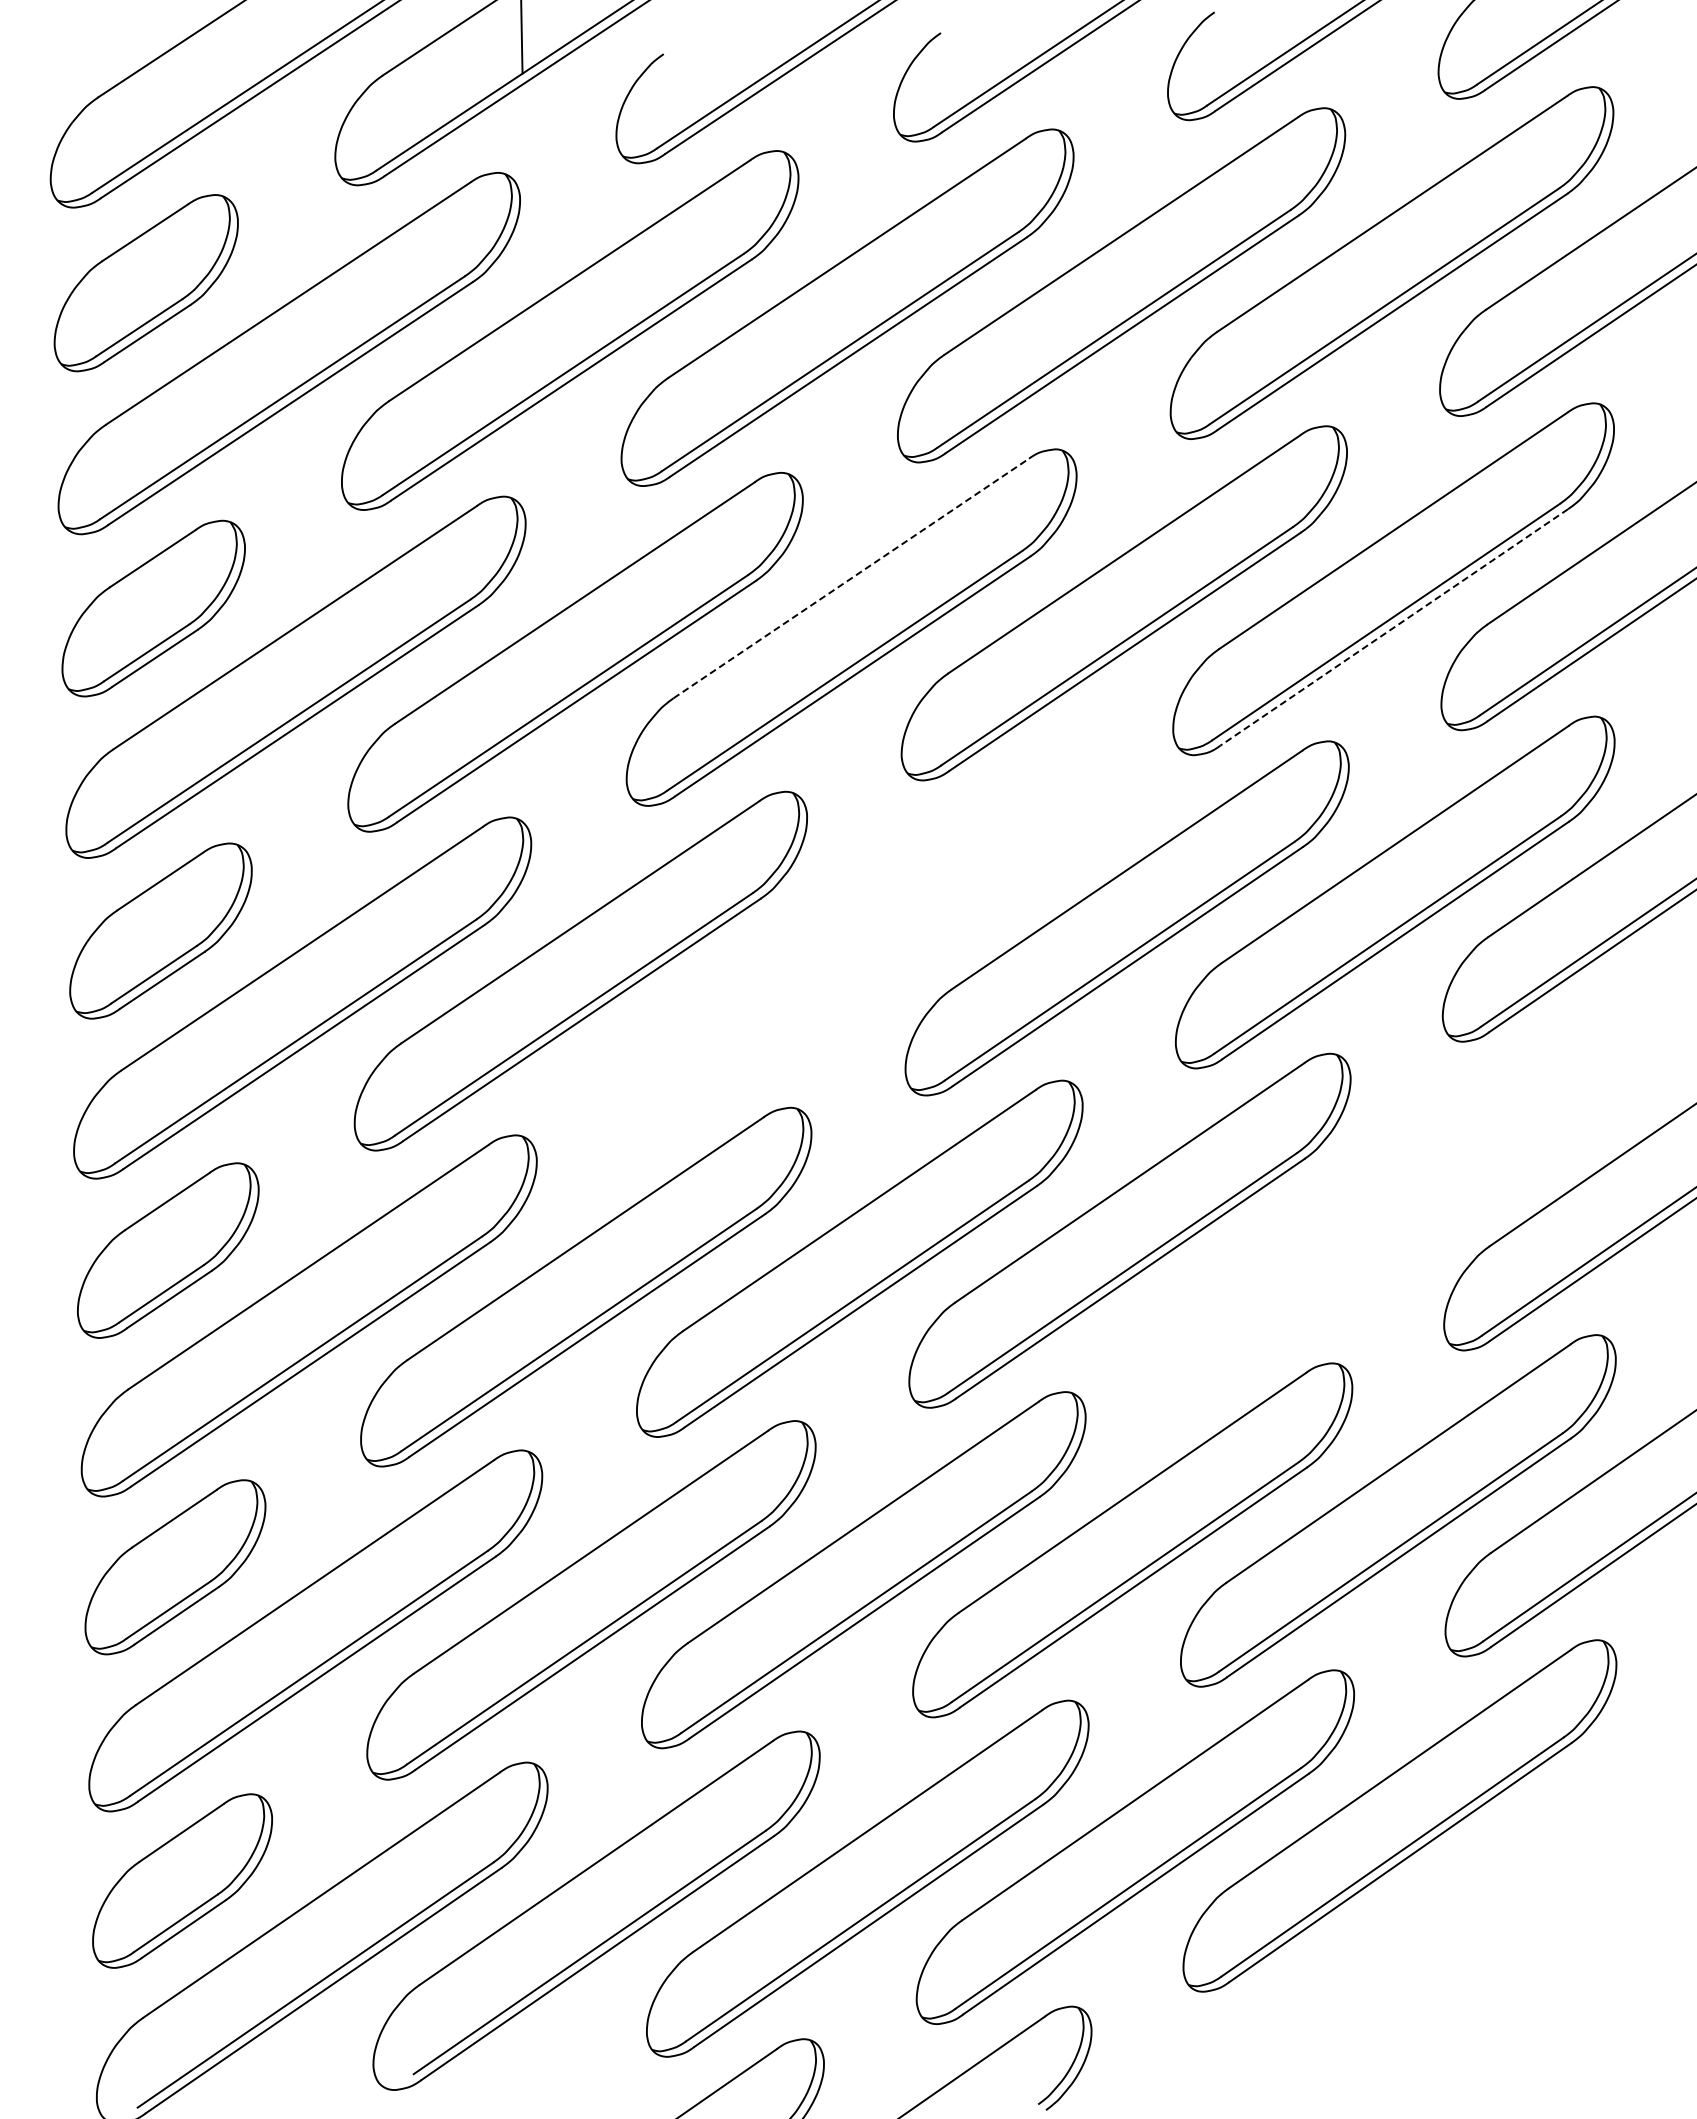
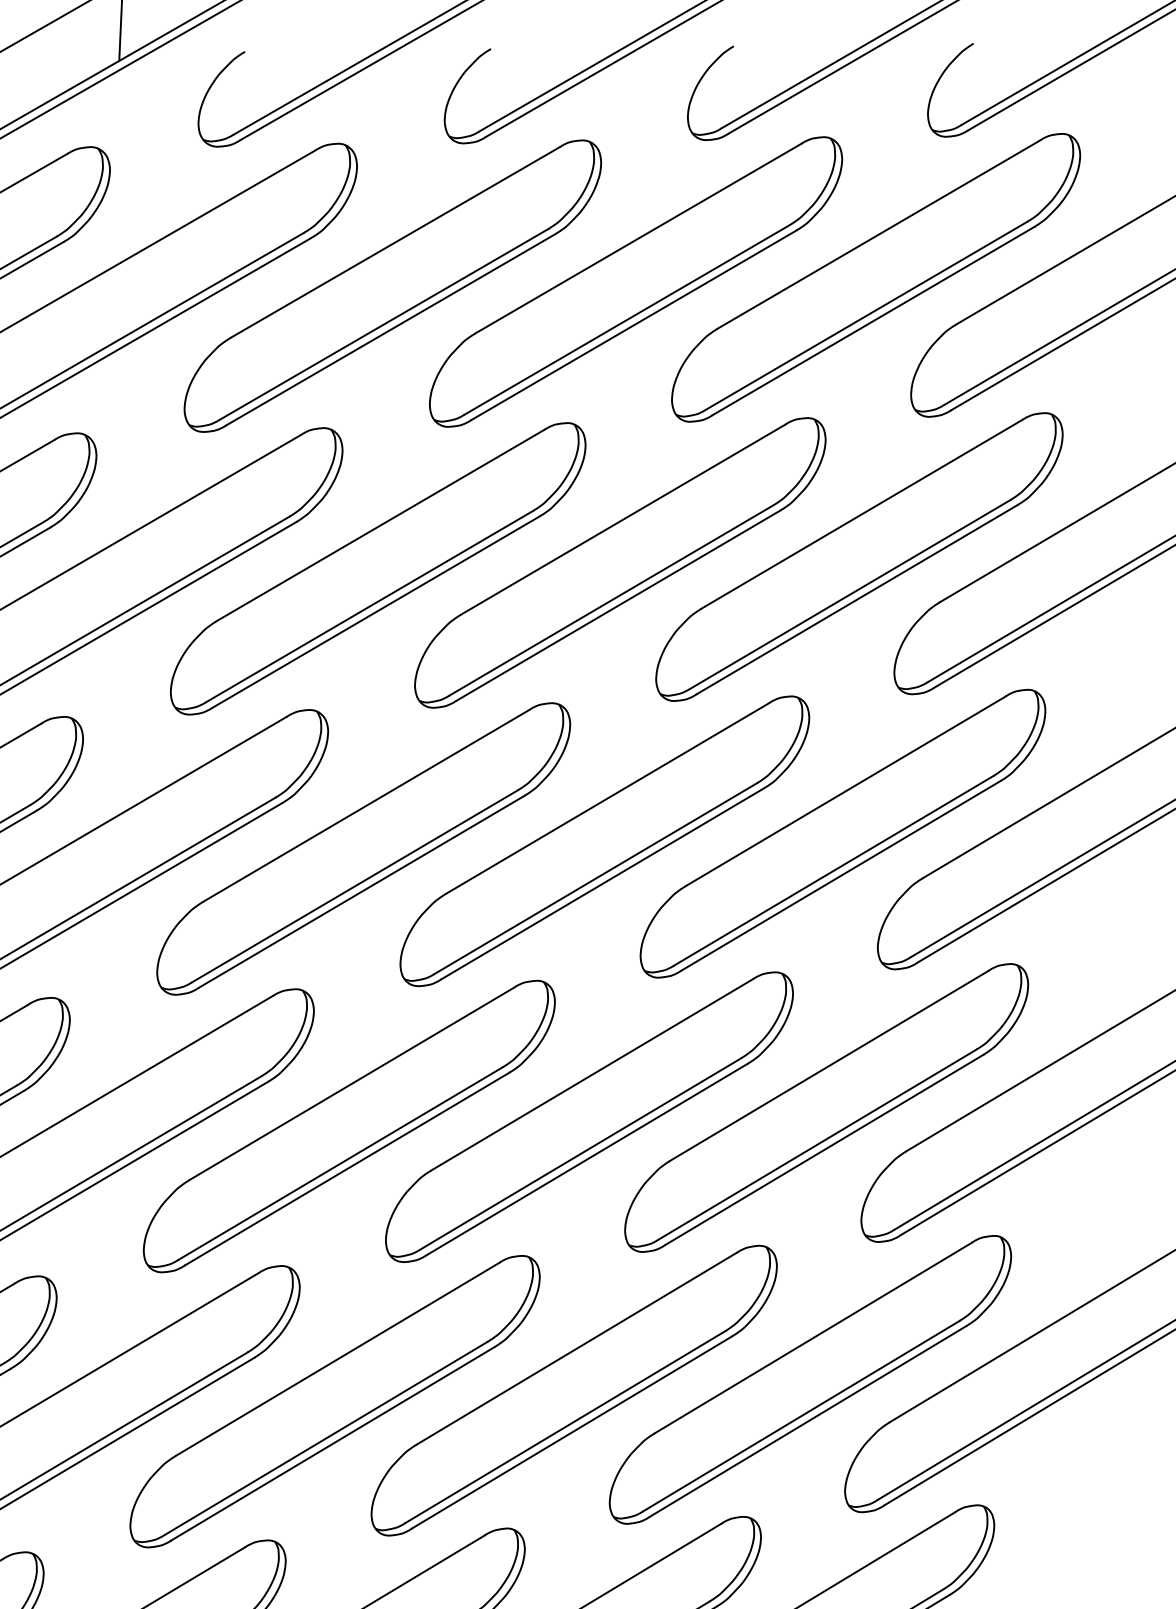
line: (851, 578) -> (380, 525), dashed -> solid
line: (1393, 627) -> (856, 599), dashed -> solid
part: (855, 944) -> (363, 848), added
part: (1396, 1202) -> (826, 1107), added

